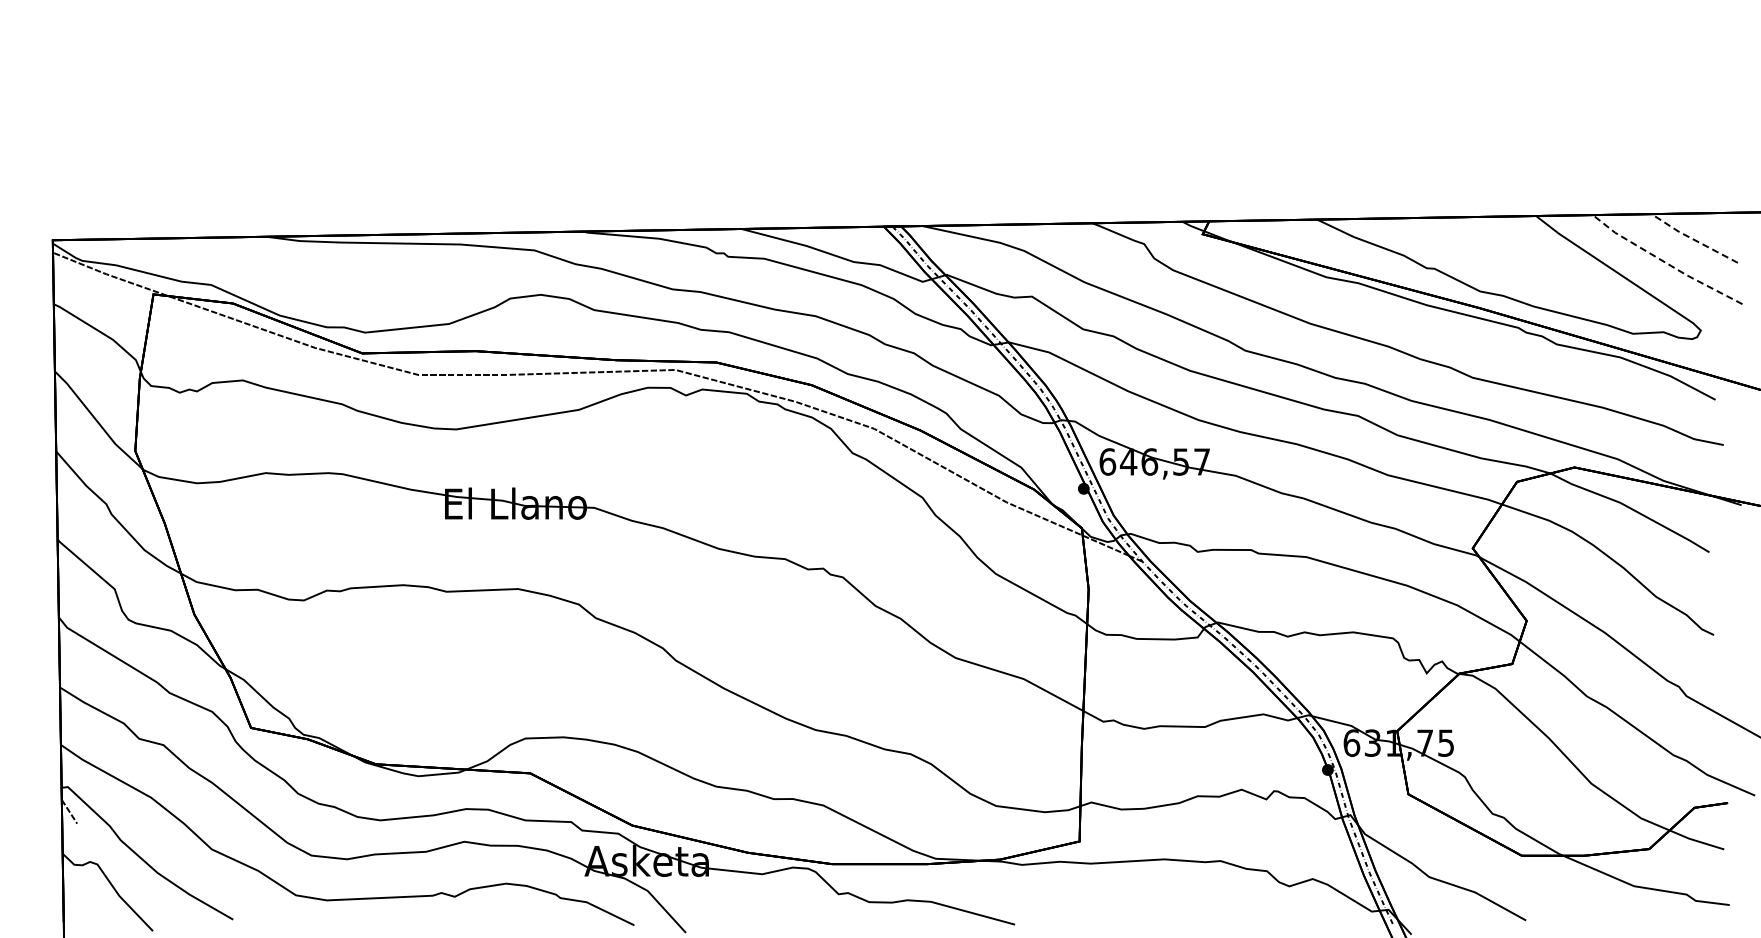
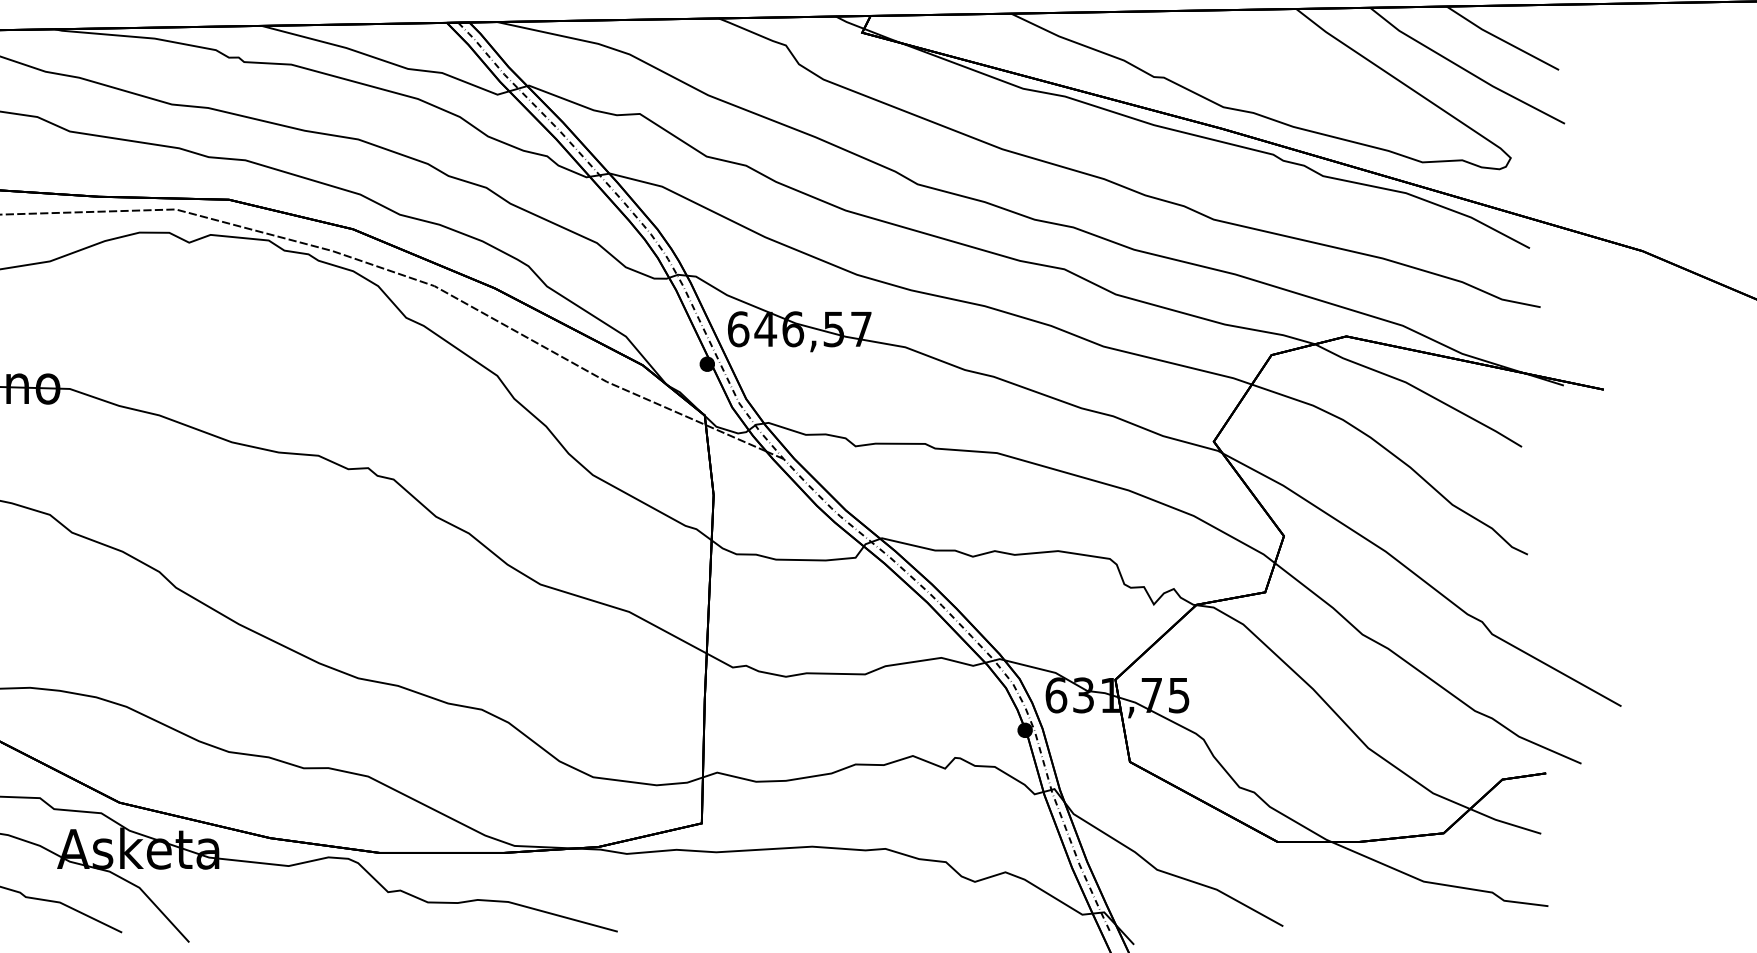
line: (1692, 239) -> (1499, 39), dashed -> solid
line: (1665, 262) -> (1464, 69), dashed -> solid

